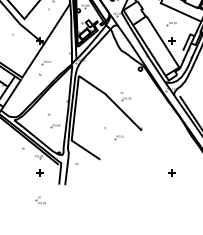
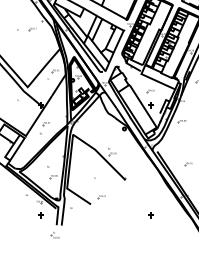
part: (118, 138) -> (101, 197), moved
part: (39, 200) -> (54, 235), moved

